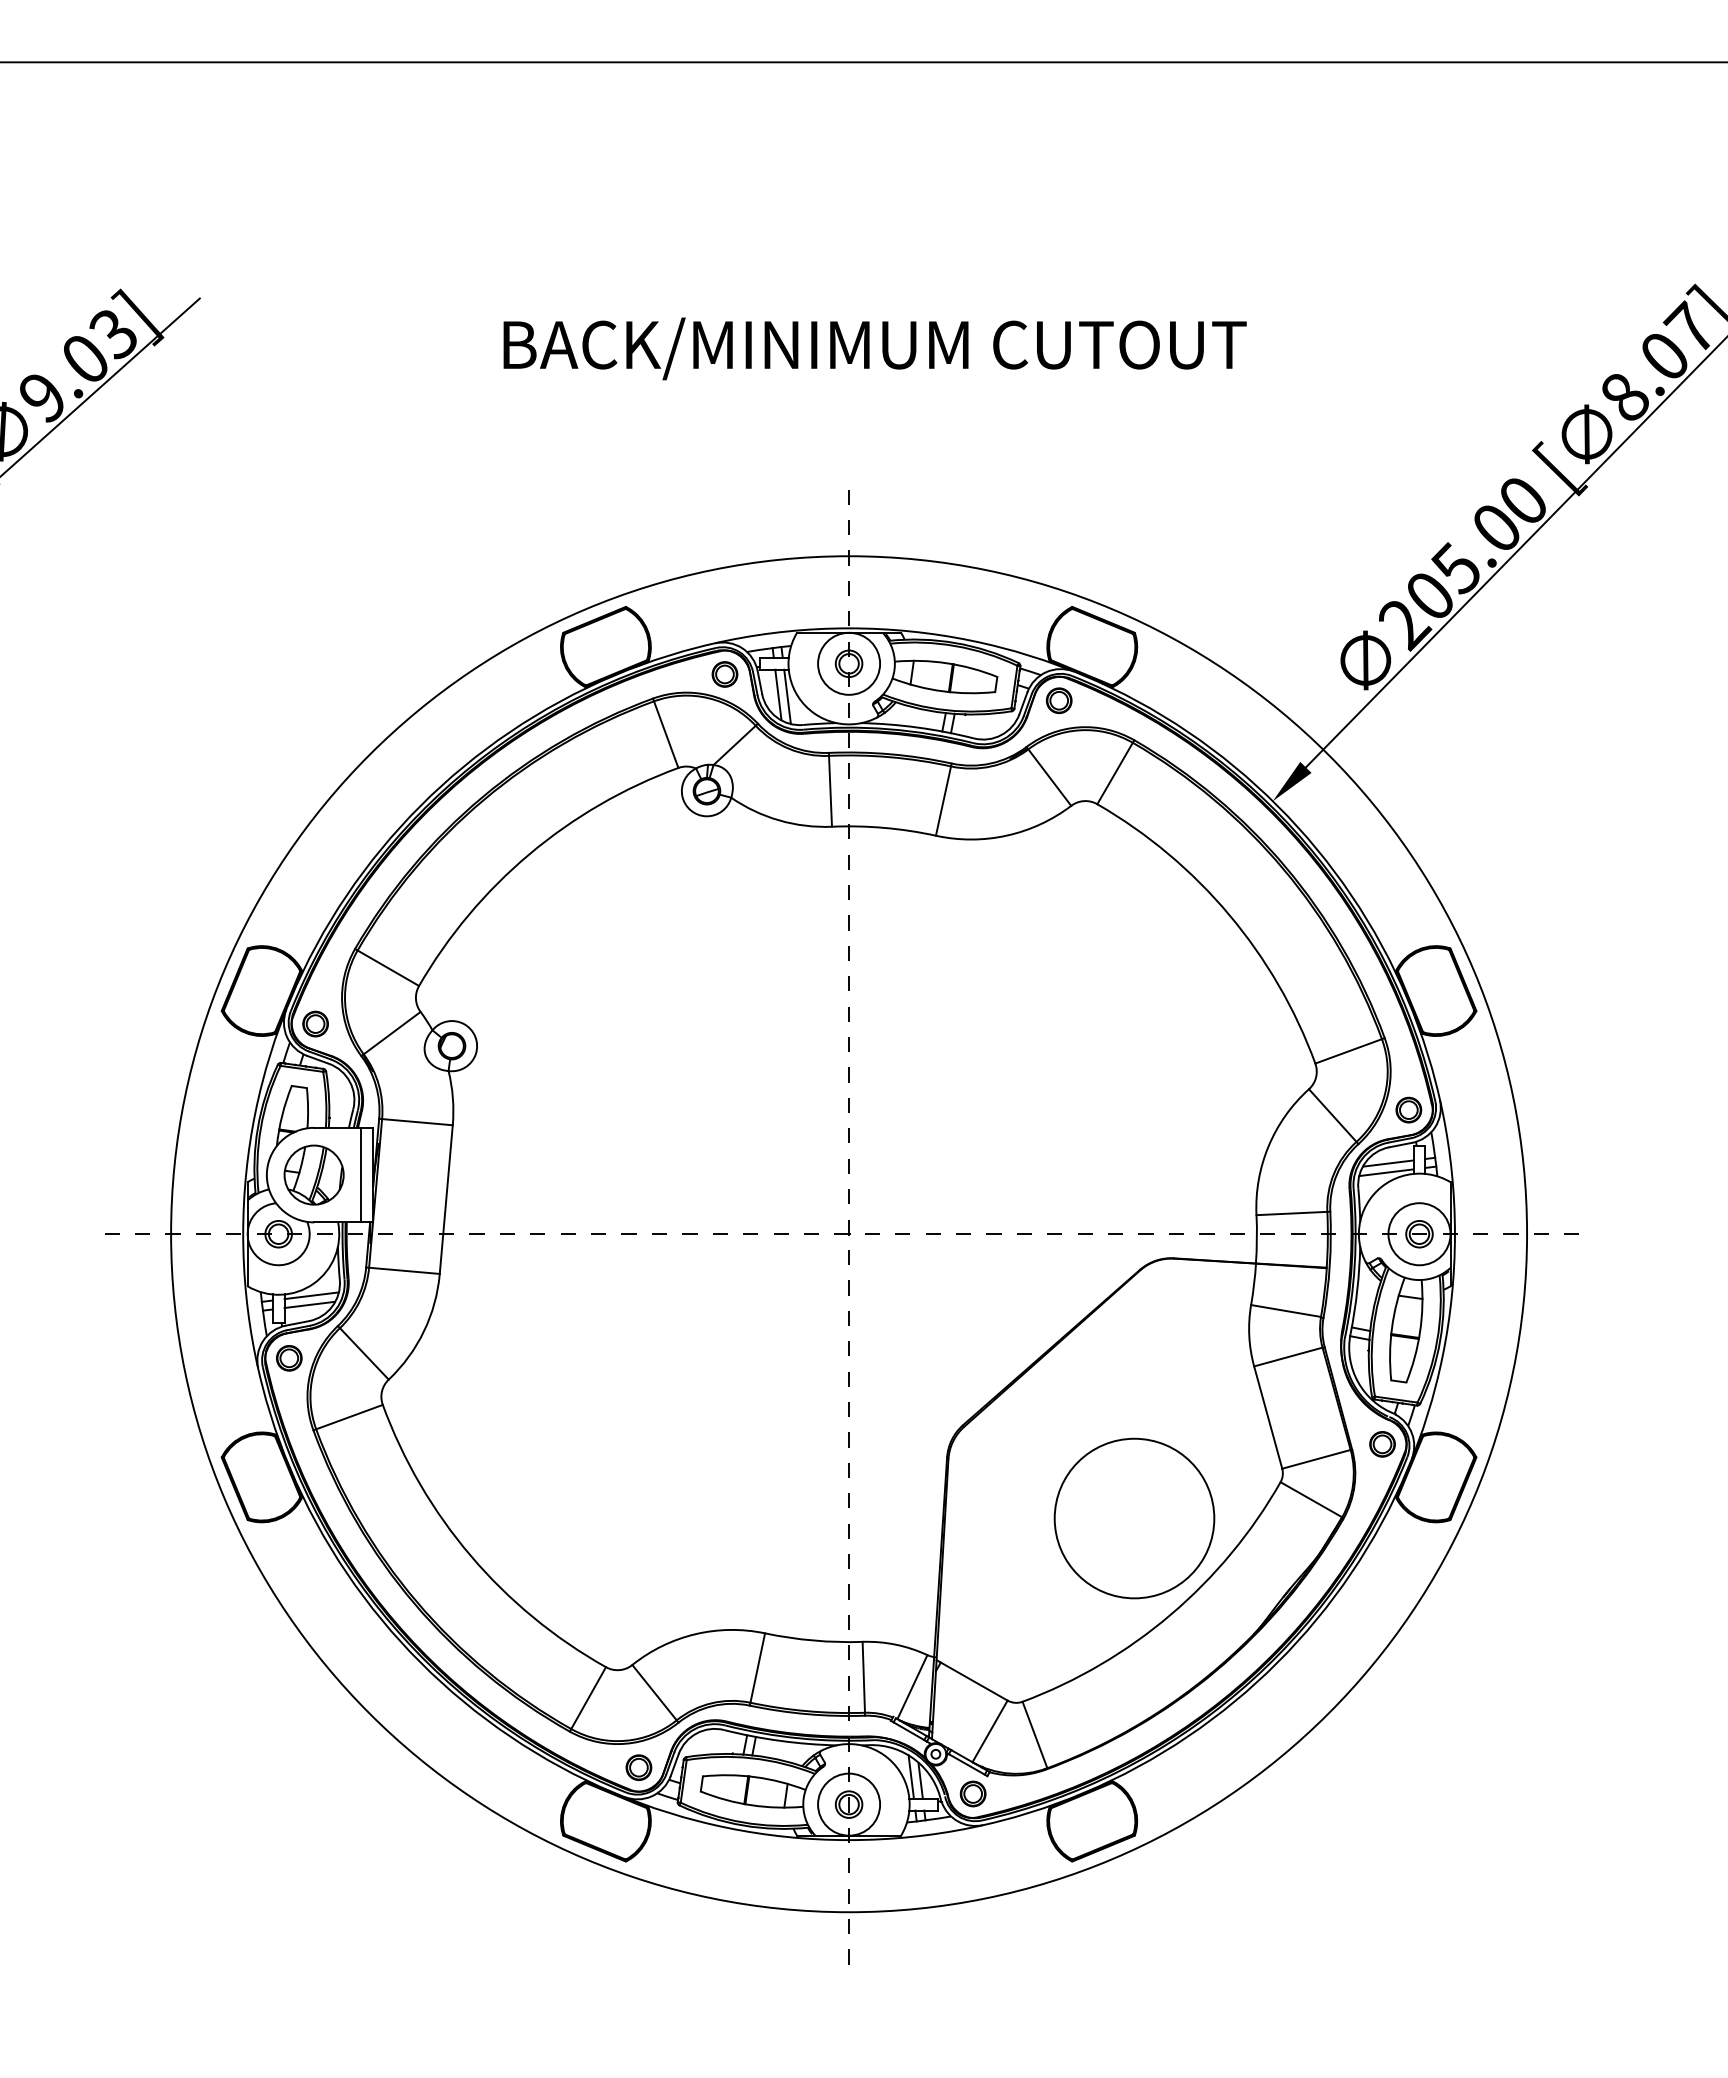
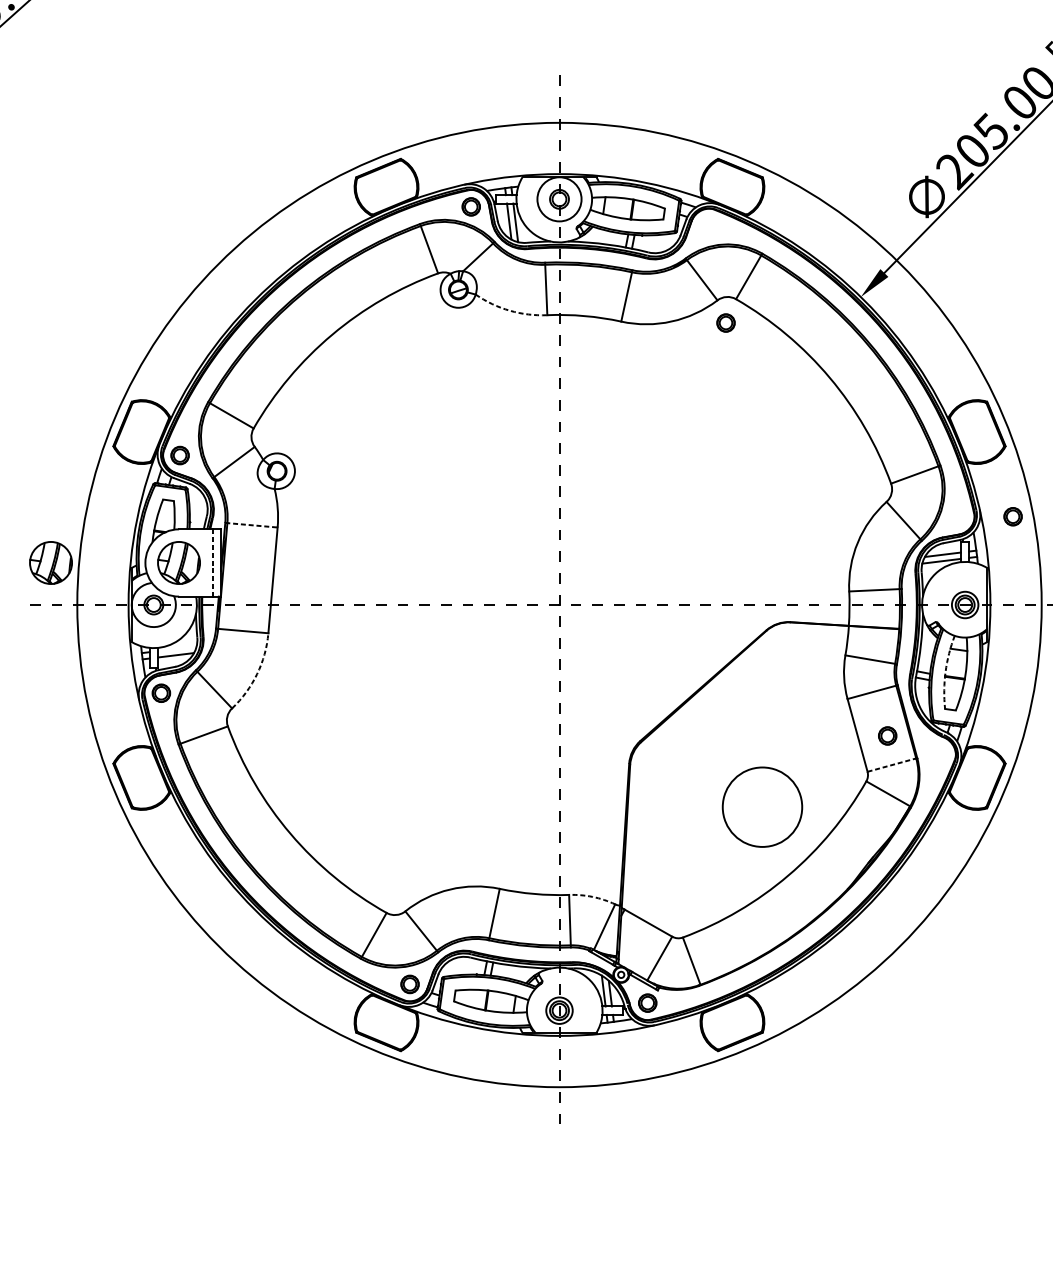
part: (1058, 700) -> (725, 322), moved
arc: (779, 820) -> (510, 310), solid -> dashed
part: (1408, 1109) -> (1012, 516), moved
line: (415, 1122) -> (251, 525), solid -> dashed
part: (133, 1174) -> (50, 562), added
line: (361, 1175) -> (212, 563), solid -> dashed
circle: (1419, 1234) -> (965, 605), size x0.6
line: (311, 1295) -> (177, 648), removed
arc: (1391, 1328) -> (945, 672), solid -> dashed
arc: (423, 1331) -> (256, 674), solid -> dashed
part: (1382, 1444) -> (887, 736), moved
line: (1316, 1459) -> (891, 765), solid -> dashed
circle: (1134, 1518) -> (762, 807), size x0.7
arc: (895, 1644) -> (592, 896), solid -> dashed
circle: (849, 1804) -> (559, 1010), size x0.6

